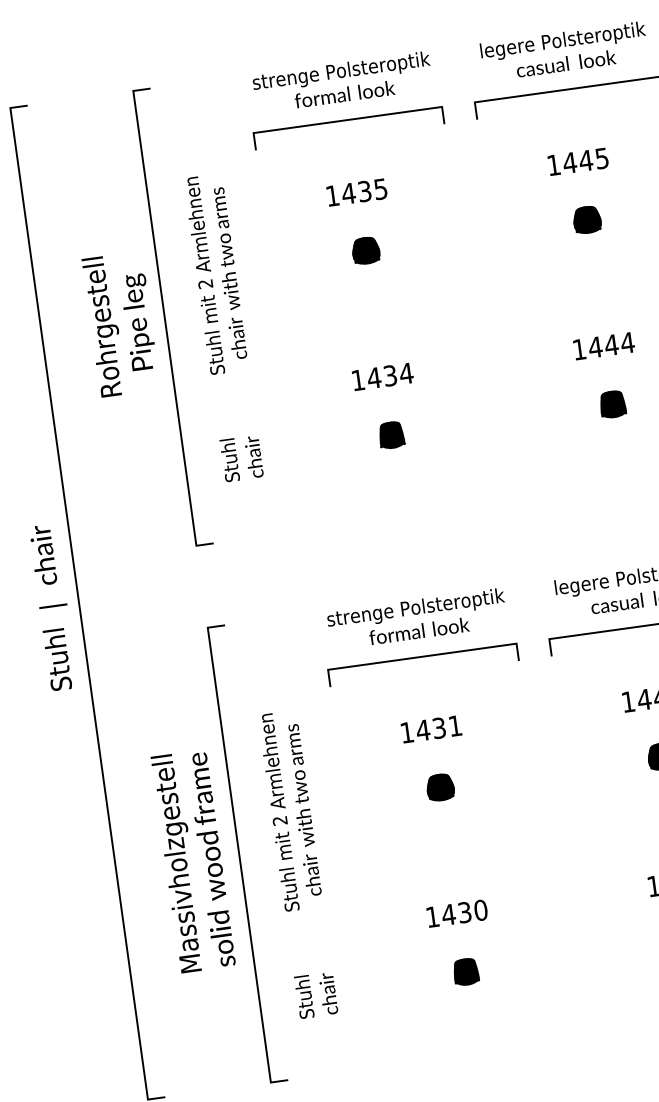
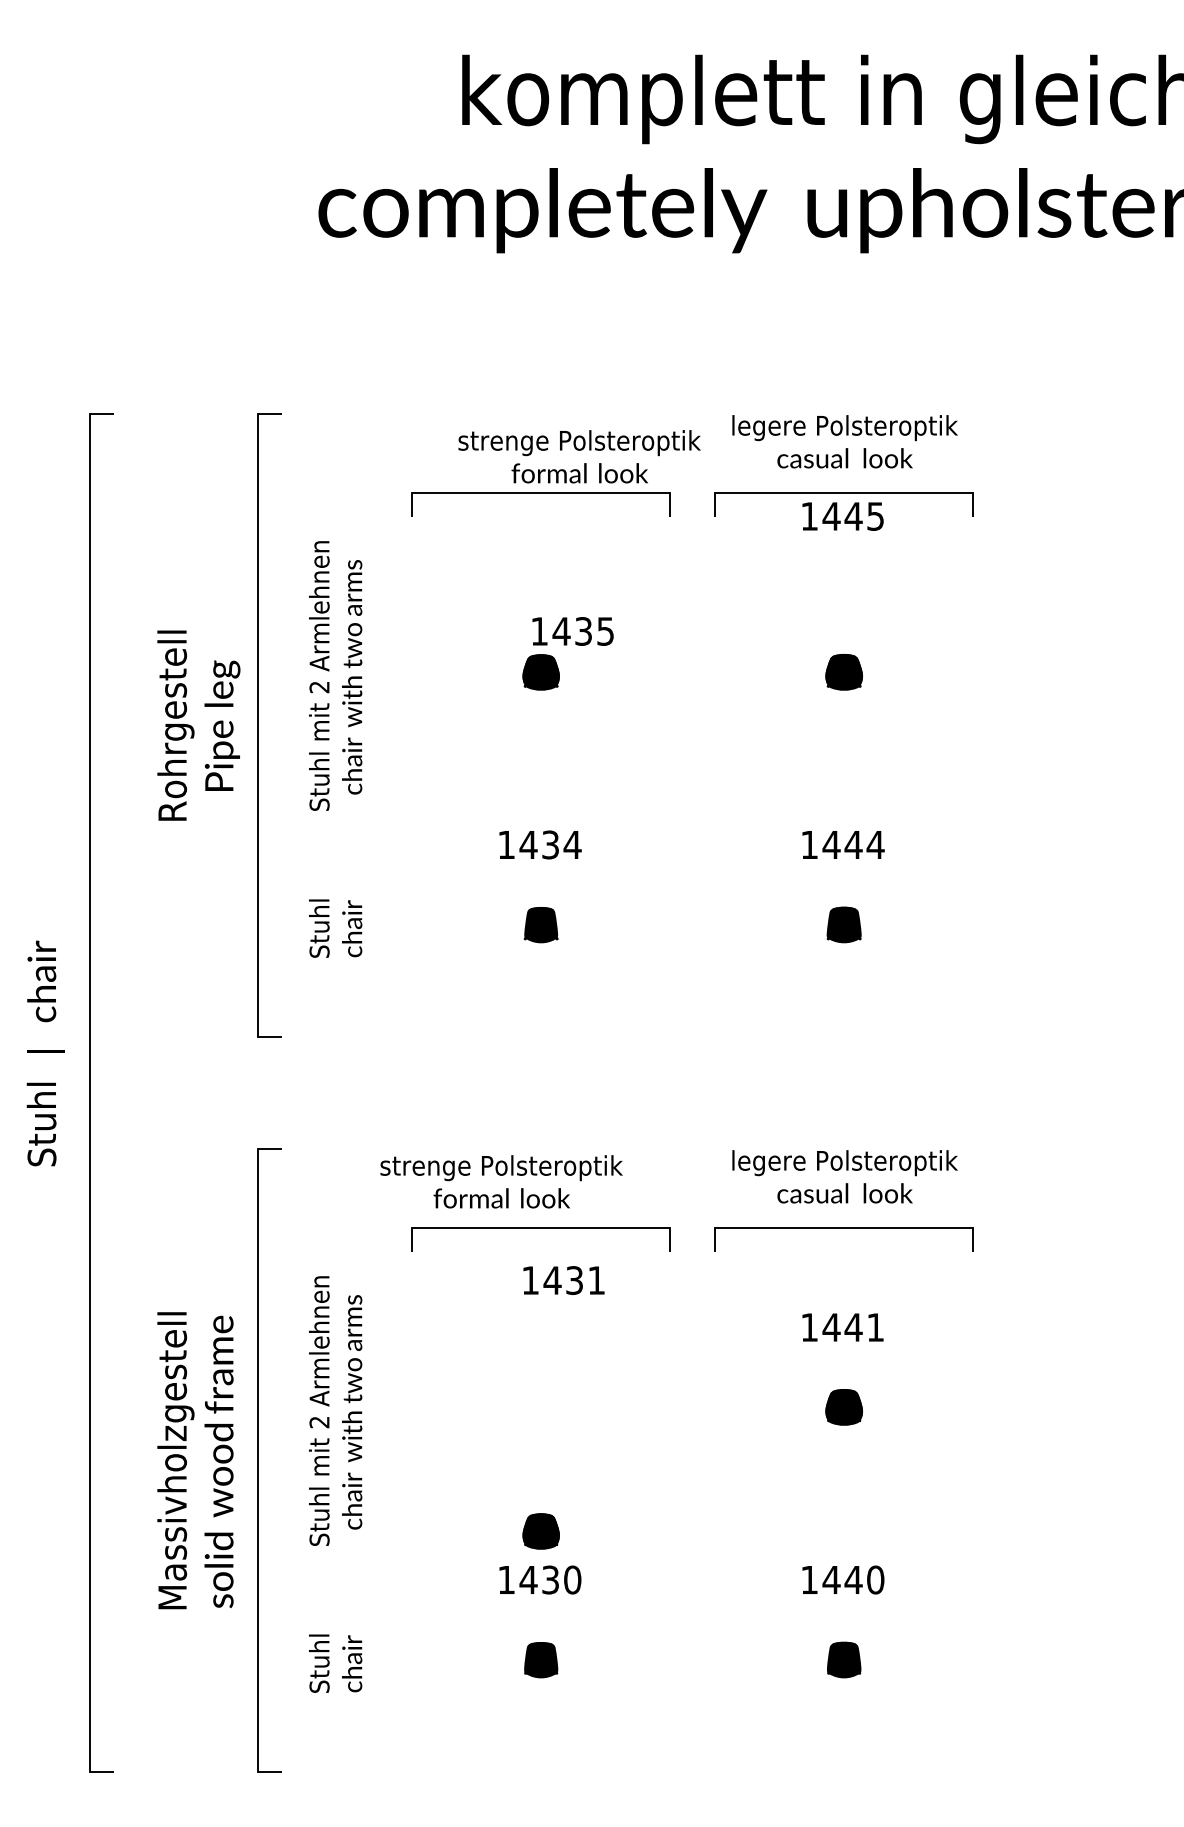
text: (342, 82) -> (579, 456), moved
text: (577, 161) -> (842, 516), moved
text: (356, 192) -> (572, 631), moved
text: (53, 607) -> (45, 1053), moved
text: (417, 618) -> (501, 1181), moved
text: (431, 729) -> (563, 1280), moved
part: (439, 787) -> (540, 1531), moved

